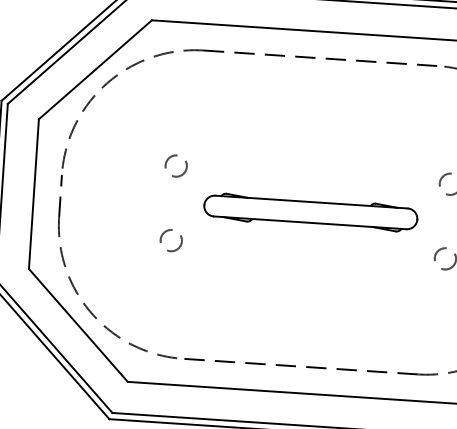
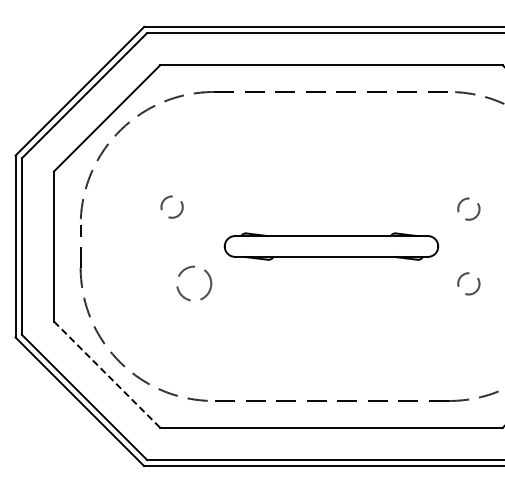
circle: (175, 165) -> (171, 206), moved
circle: (170, 240) -> (193, 283), size x1.6
line: (78, 325) -> (107, 374), solid -> dashed

